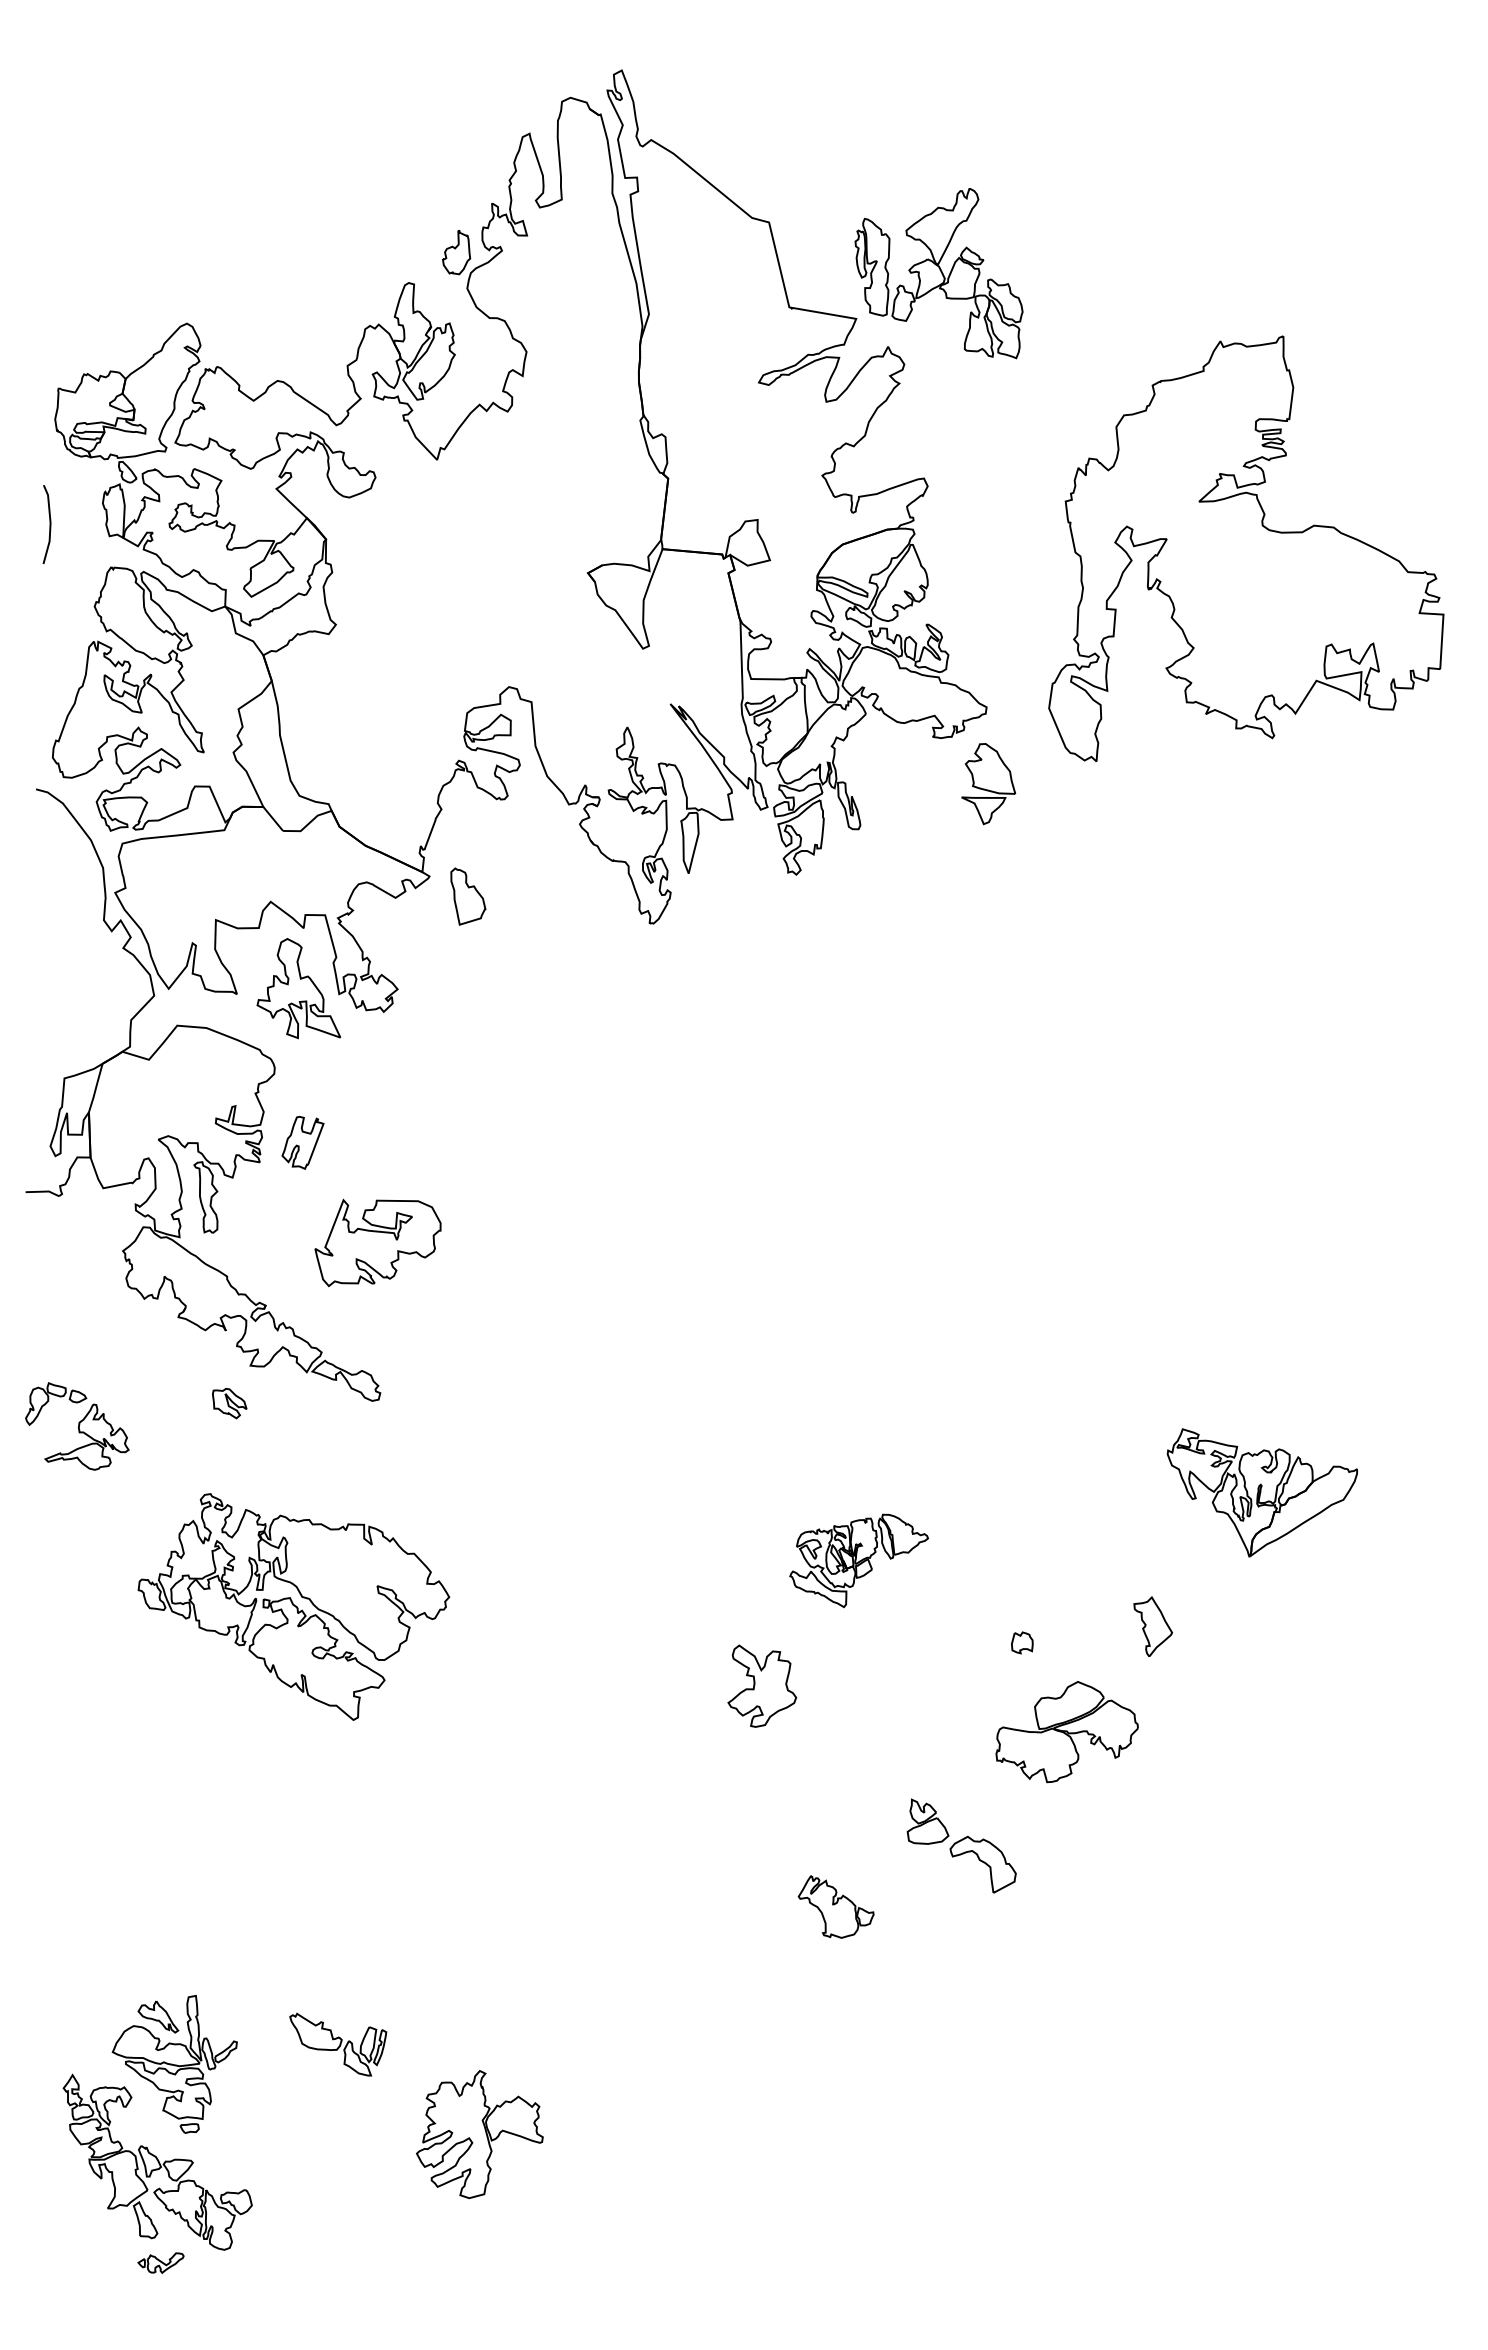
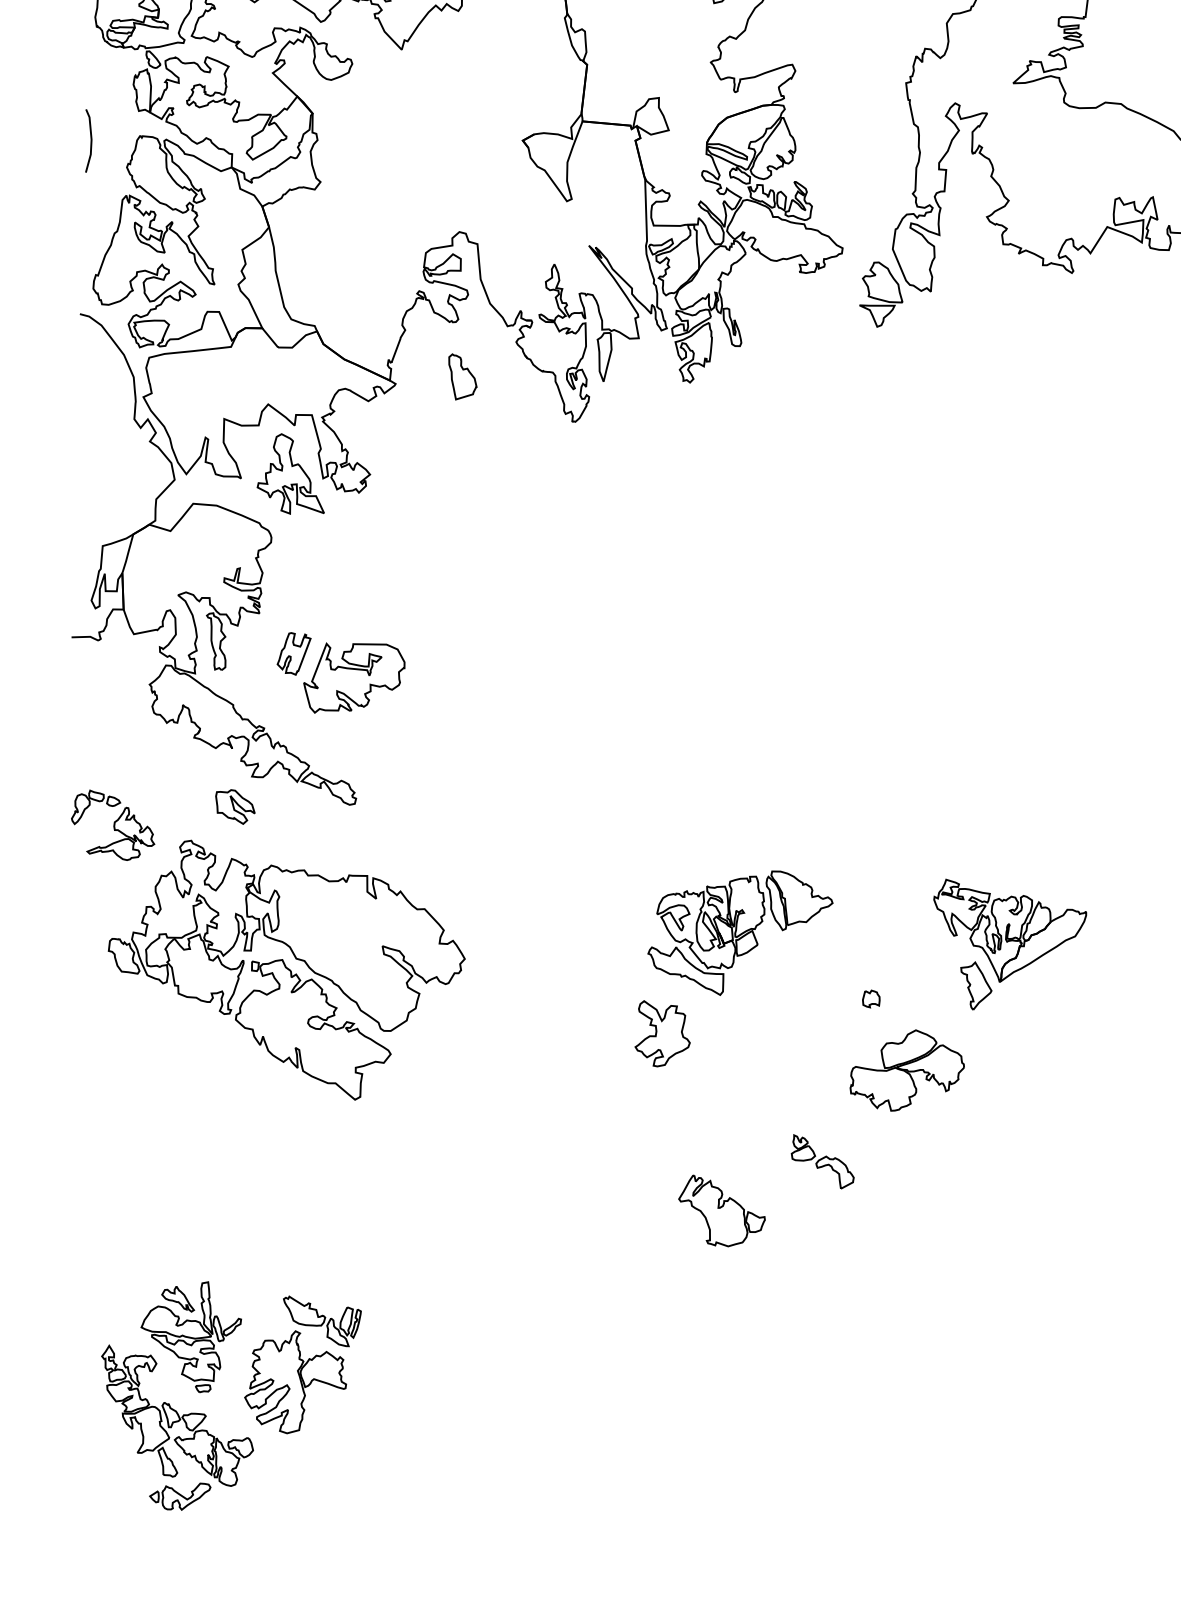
curve: (49, 524) -> (90, 140), moved
part: (988, 784) -> (881, 294), moved
part: (468, 896) -> (463, 376), moved
part: (302, 1142) -> (293, 653), moved
part: (229, 1403) -> (235, 806), size x1.43
part: (1261, 1492) -> (1009, 930), moved
part: (858, 1560) -> (739, 932), size x1.67
part: (293, 1606) -> (286, 969), size x1.43
part: (961, 1845) -> (822, 1161), size x0.71
part: (835, 1906) -> (721, 1210), size x1.43
part: (479, 2134) -> (295, 1382), moved
part: (160, 2262) -> (179, 1496), size x1.67

